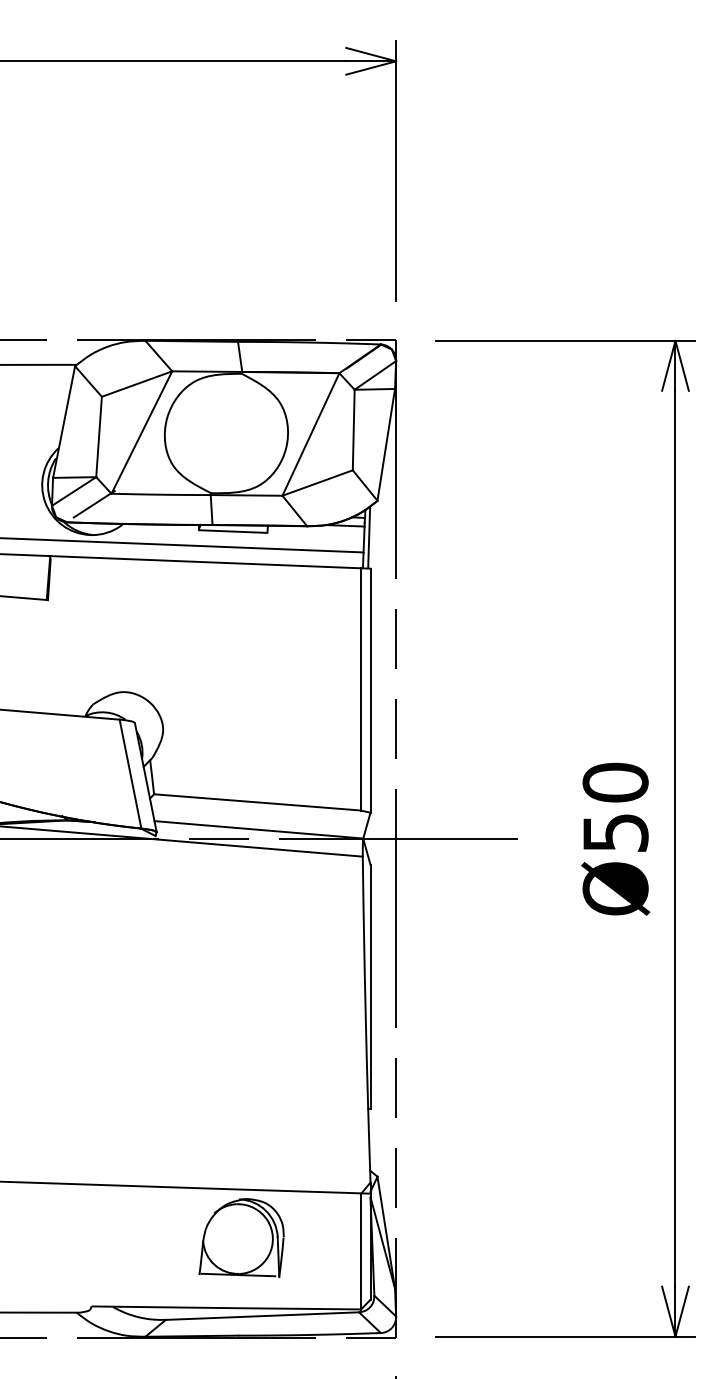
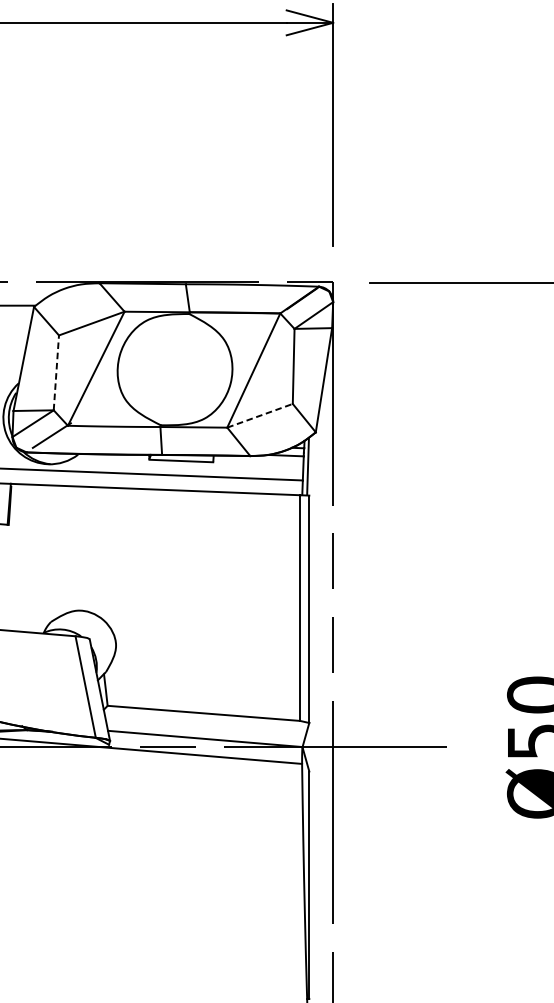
line: (99, 436) -> (56, 372), solid -> dashed
line: (318, 482) -> (260, 415), solid -> dashed

